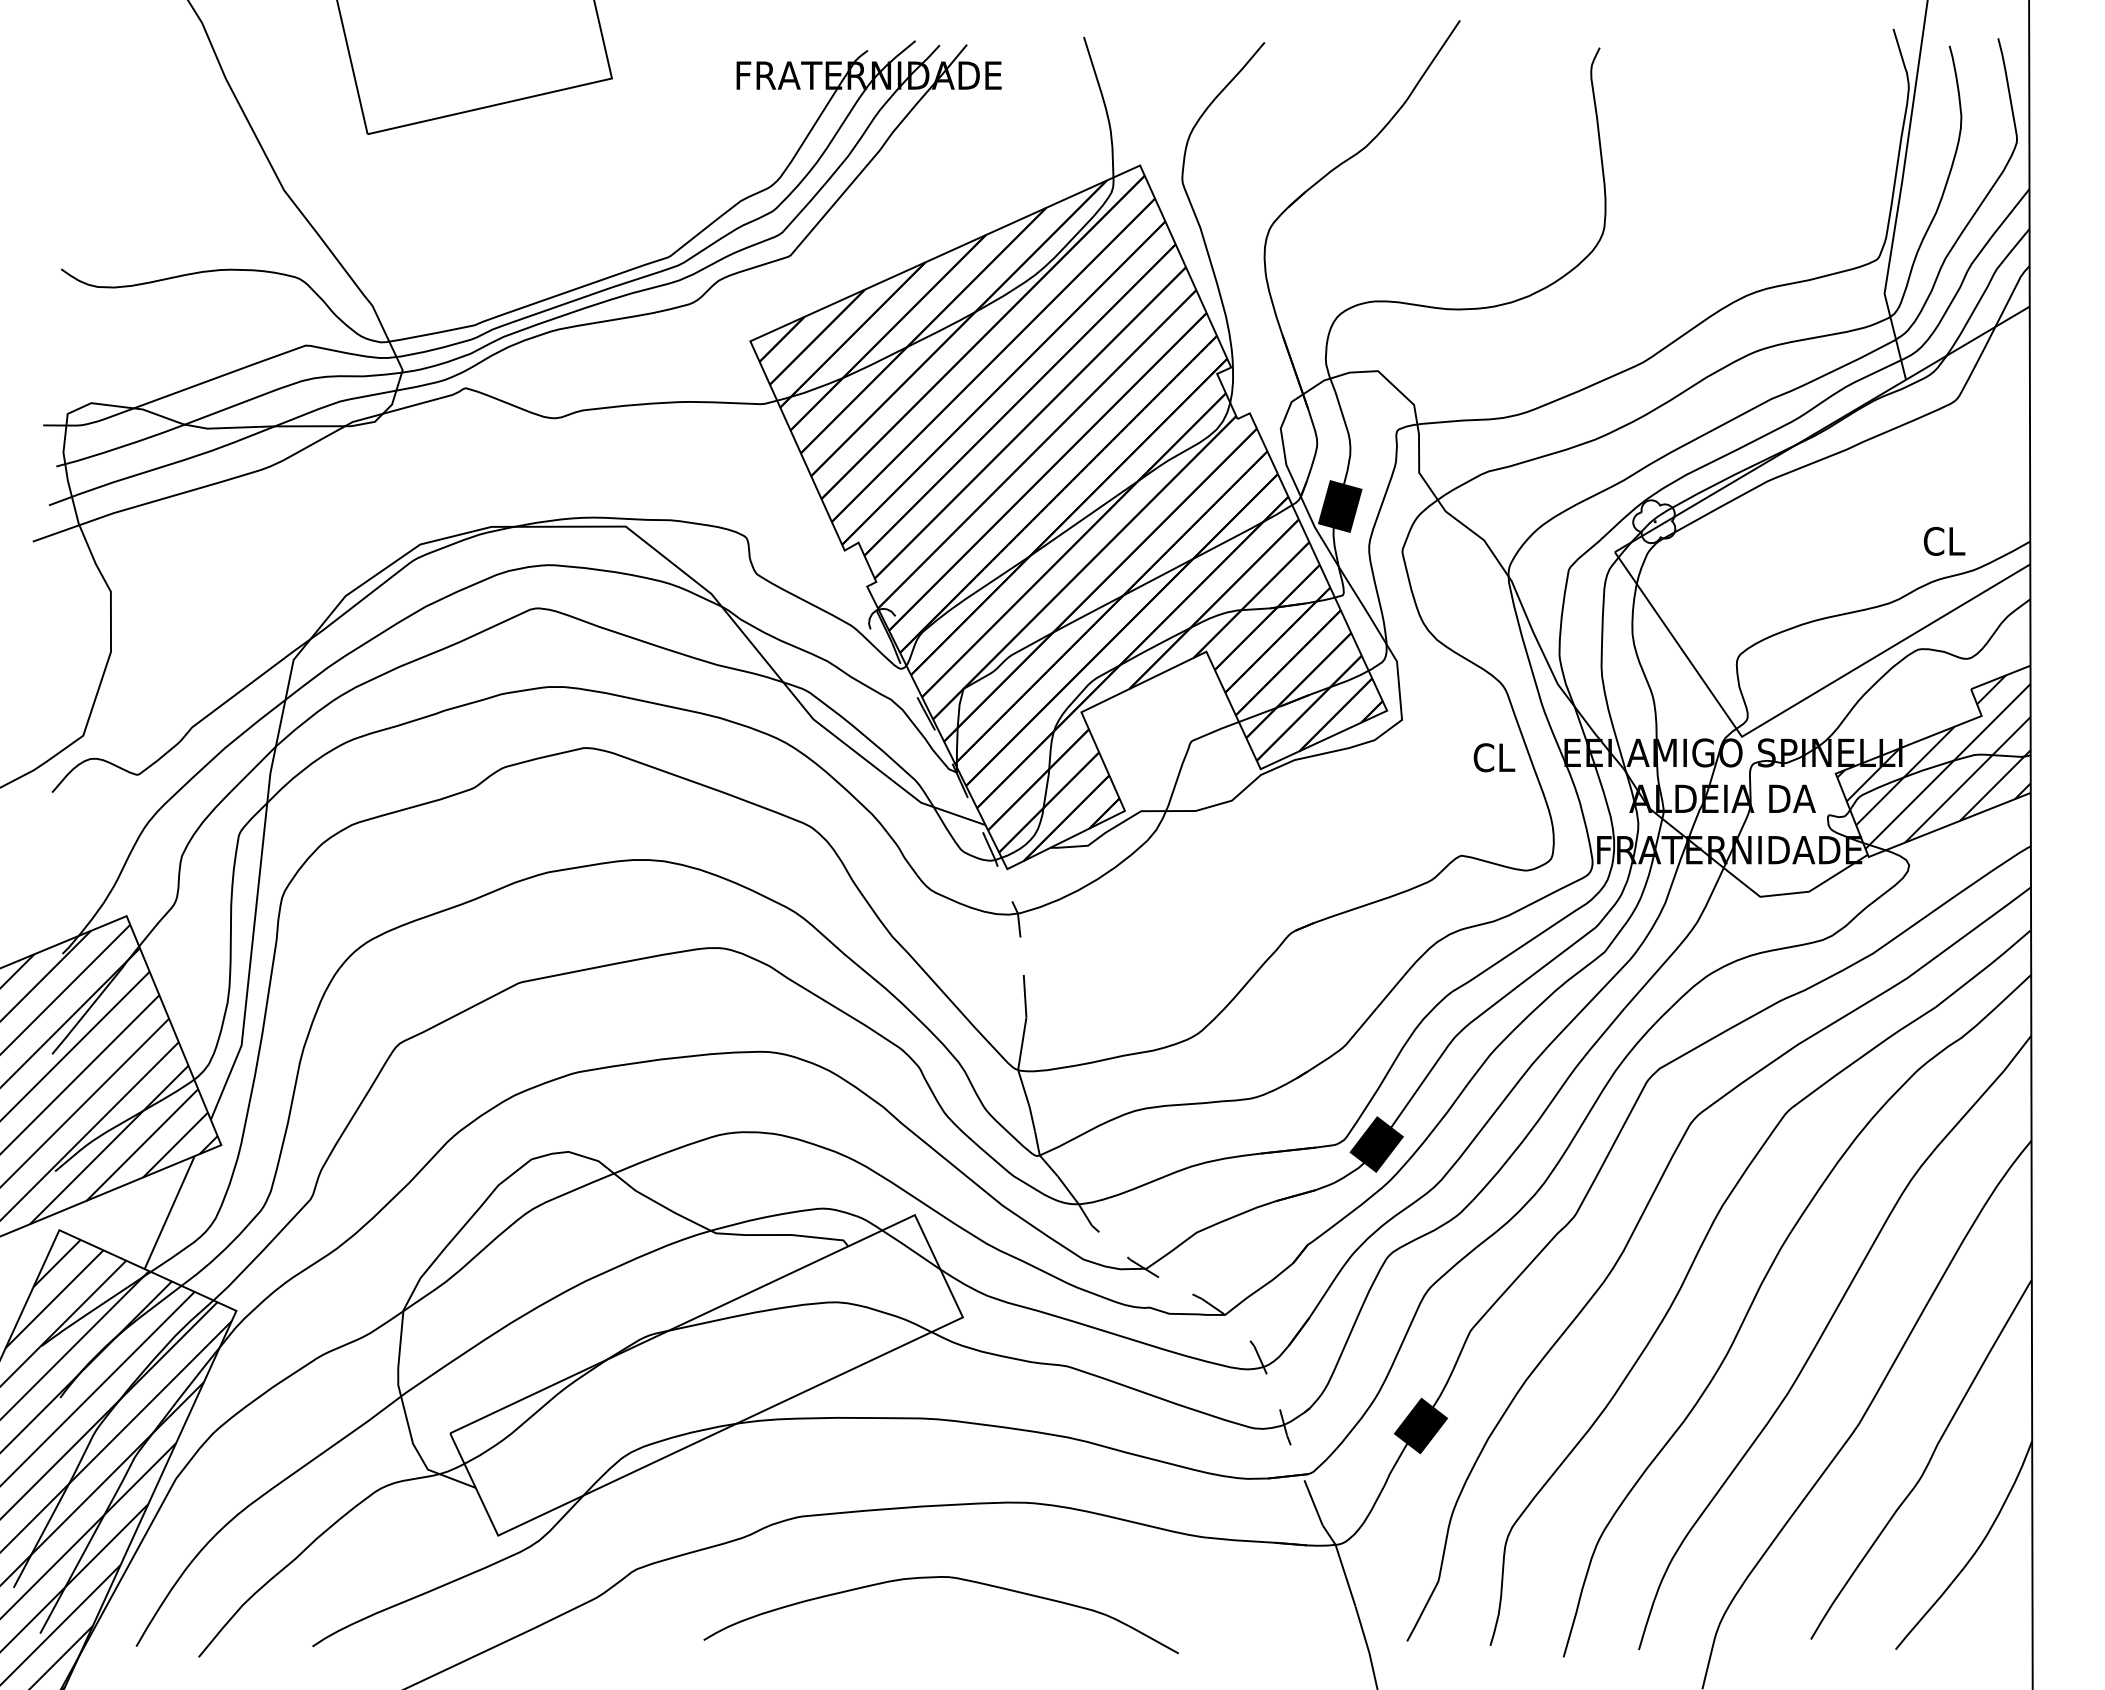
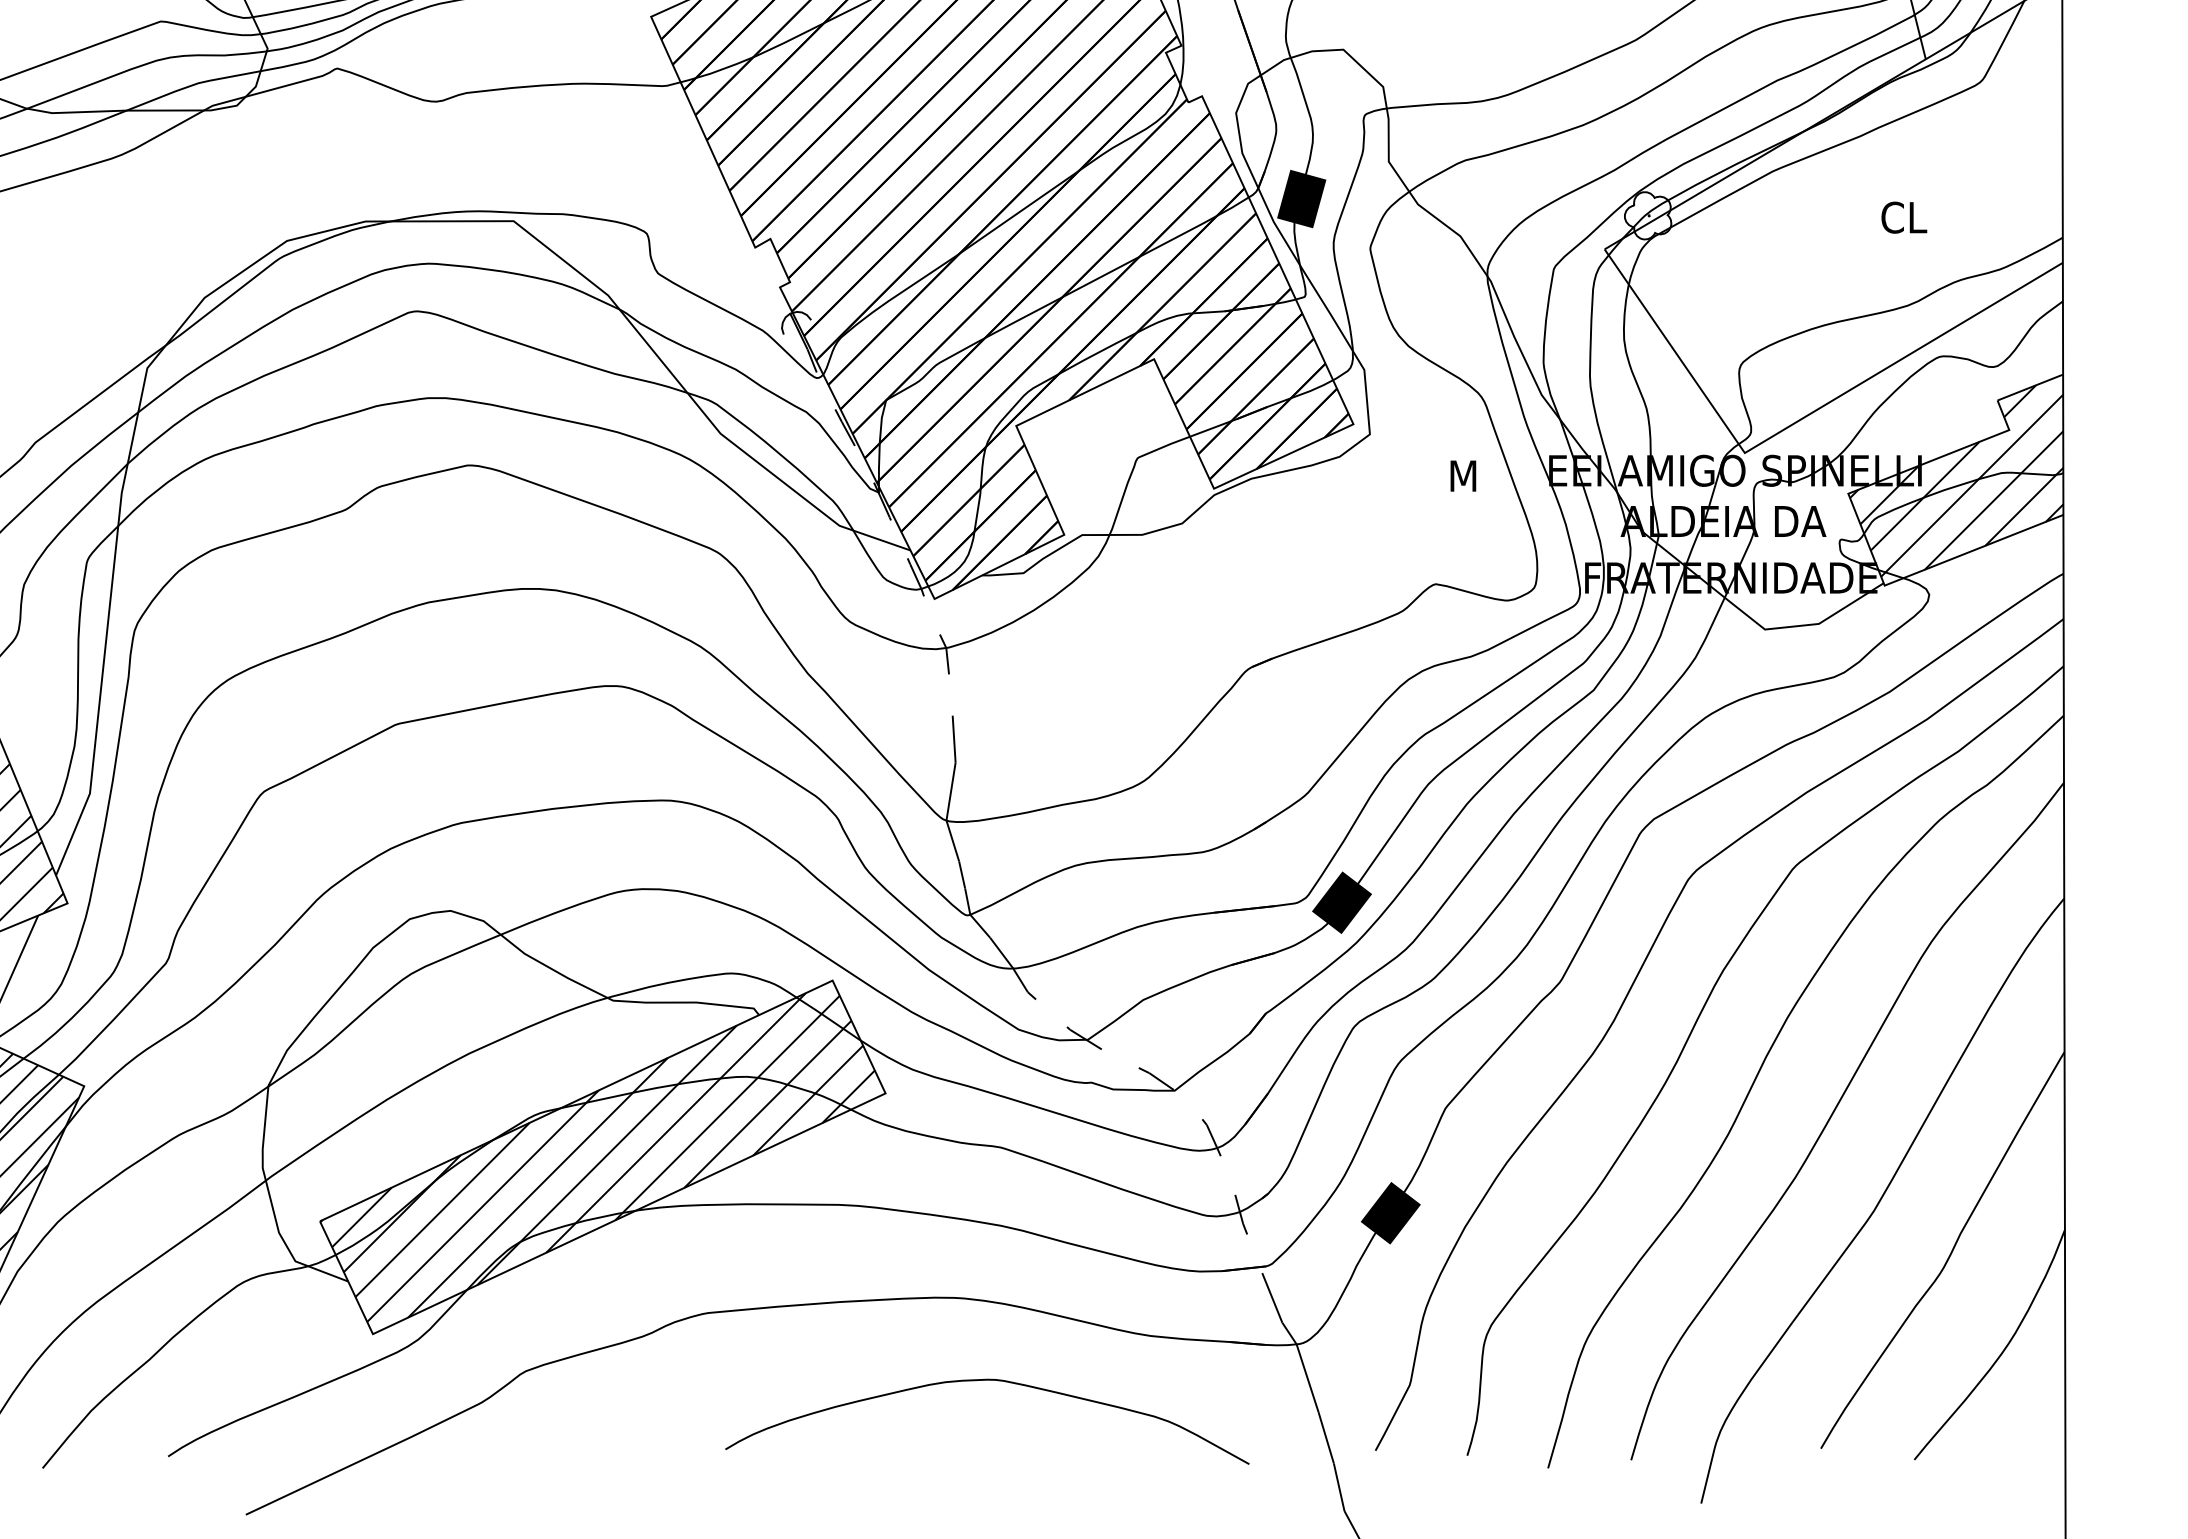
text: (1944, 541) -> (1904, 217), moved
text: (1494, 757) -> (1471, 475), CL -> M
hatch: (701, 1375) -> (597, 1157), added
curve: (935, 1578) -> (981, 1381), moved

